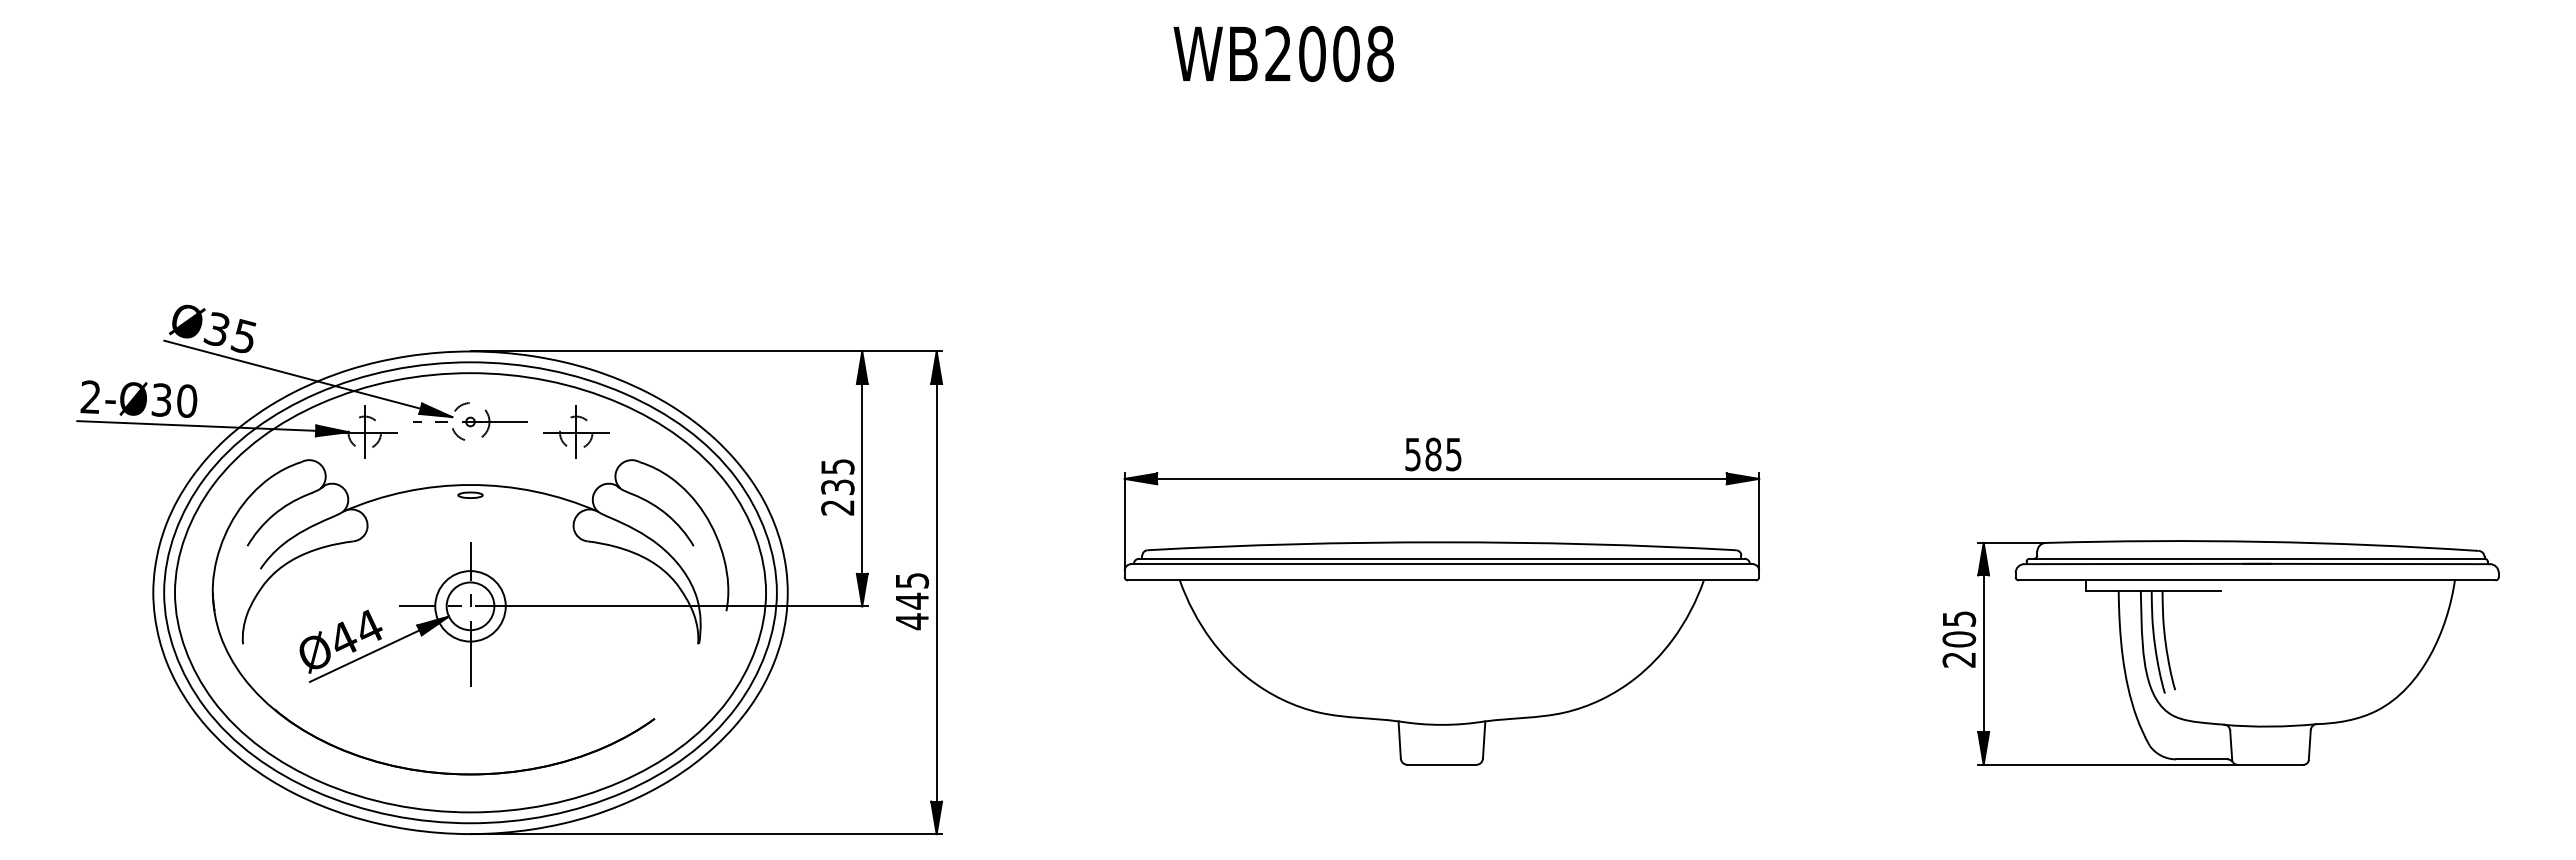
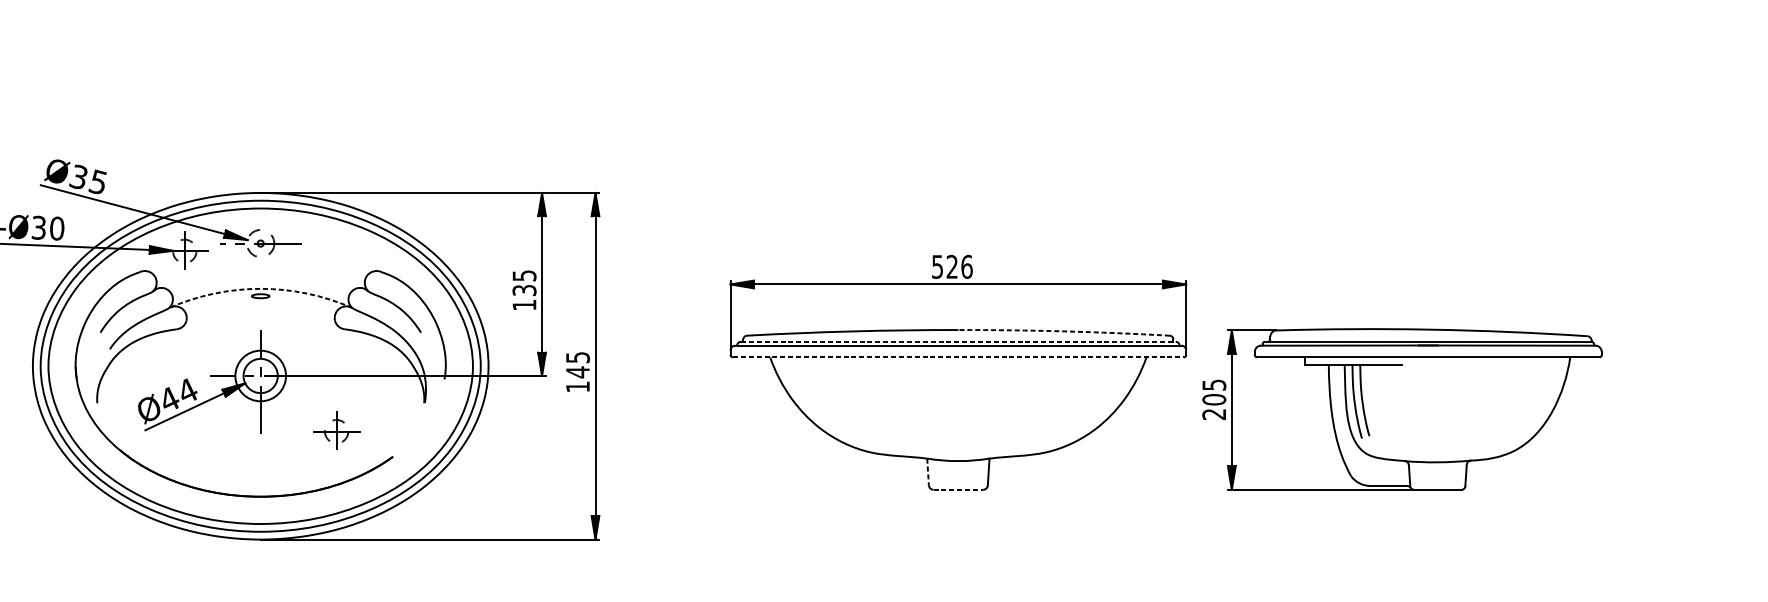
part: (576, 431) -> (336, 430), moved
text: (1443, 454) -> (959, 266), 585 -> 526
arc: (470, 484) -> (260, 288), solid -> dashed
text: (837, 507) -> (524, 305), 235 -> 135
arc: (1589, 544) -> (1064, 331), solid -> dashed
line: (1441, 558) -> (958, 341), solid -> dashed
line: (1441, 580) -> (958, 357), solid -> dashed
text: (912, 621) -> (578, 386), 445 -> 145
part: (2220, 652) -> (1401, 409), moved
line: (1399, 740) -> (927, 472), solid -> dashed
line: (1441, 764) -> (958, 489), solid -> dashed

